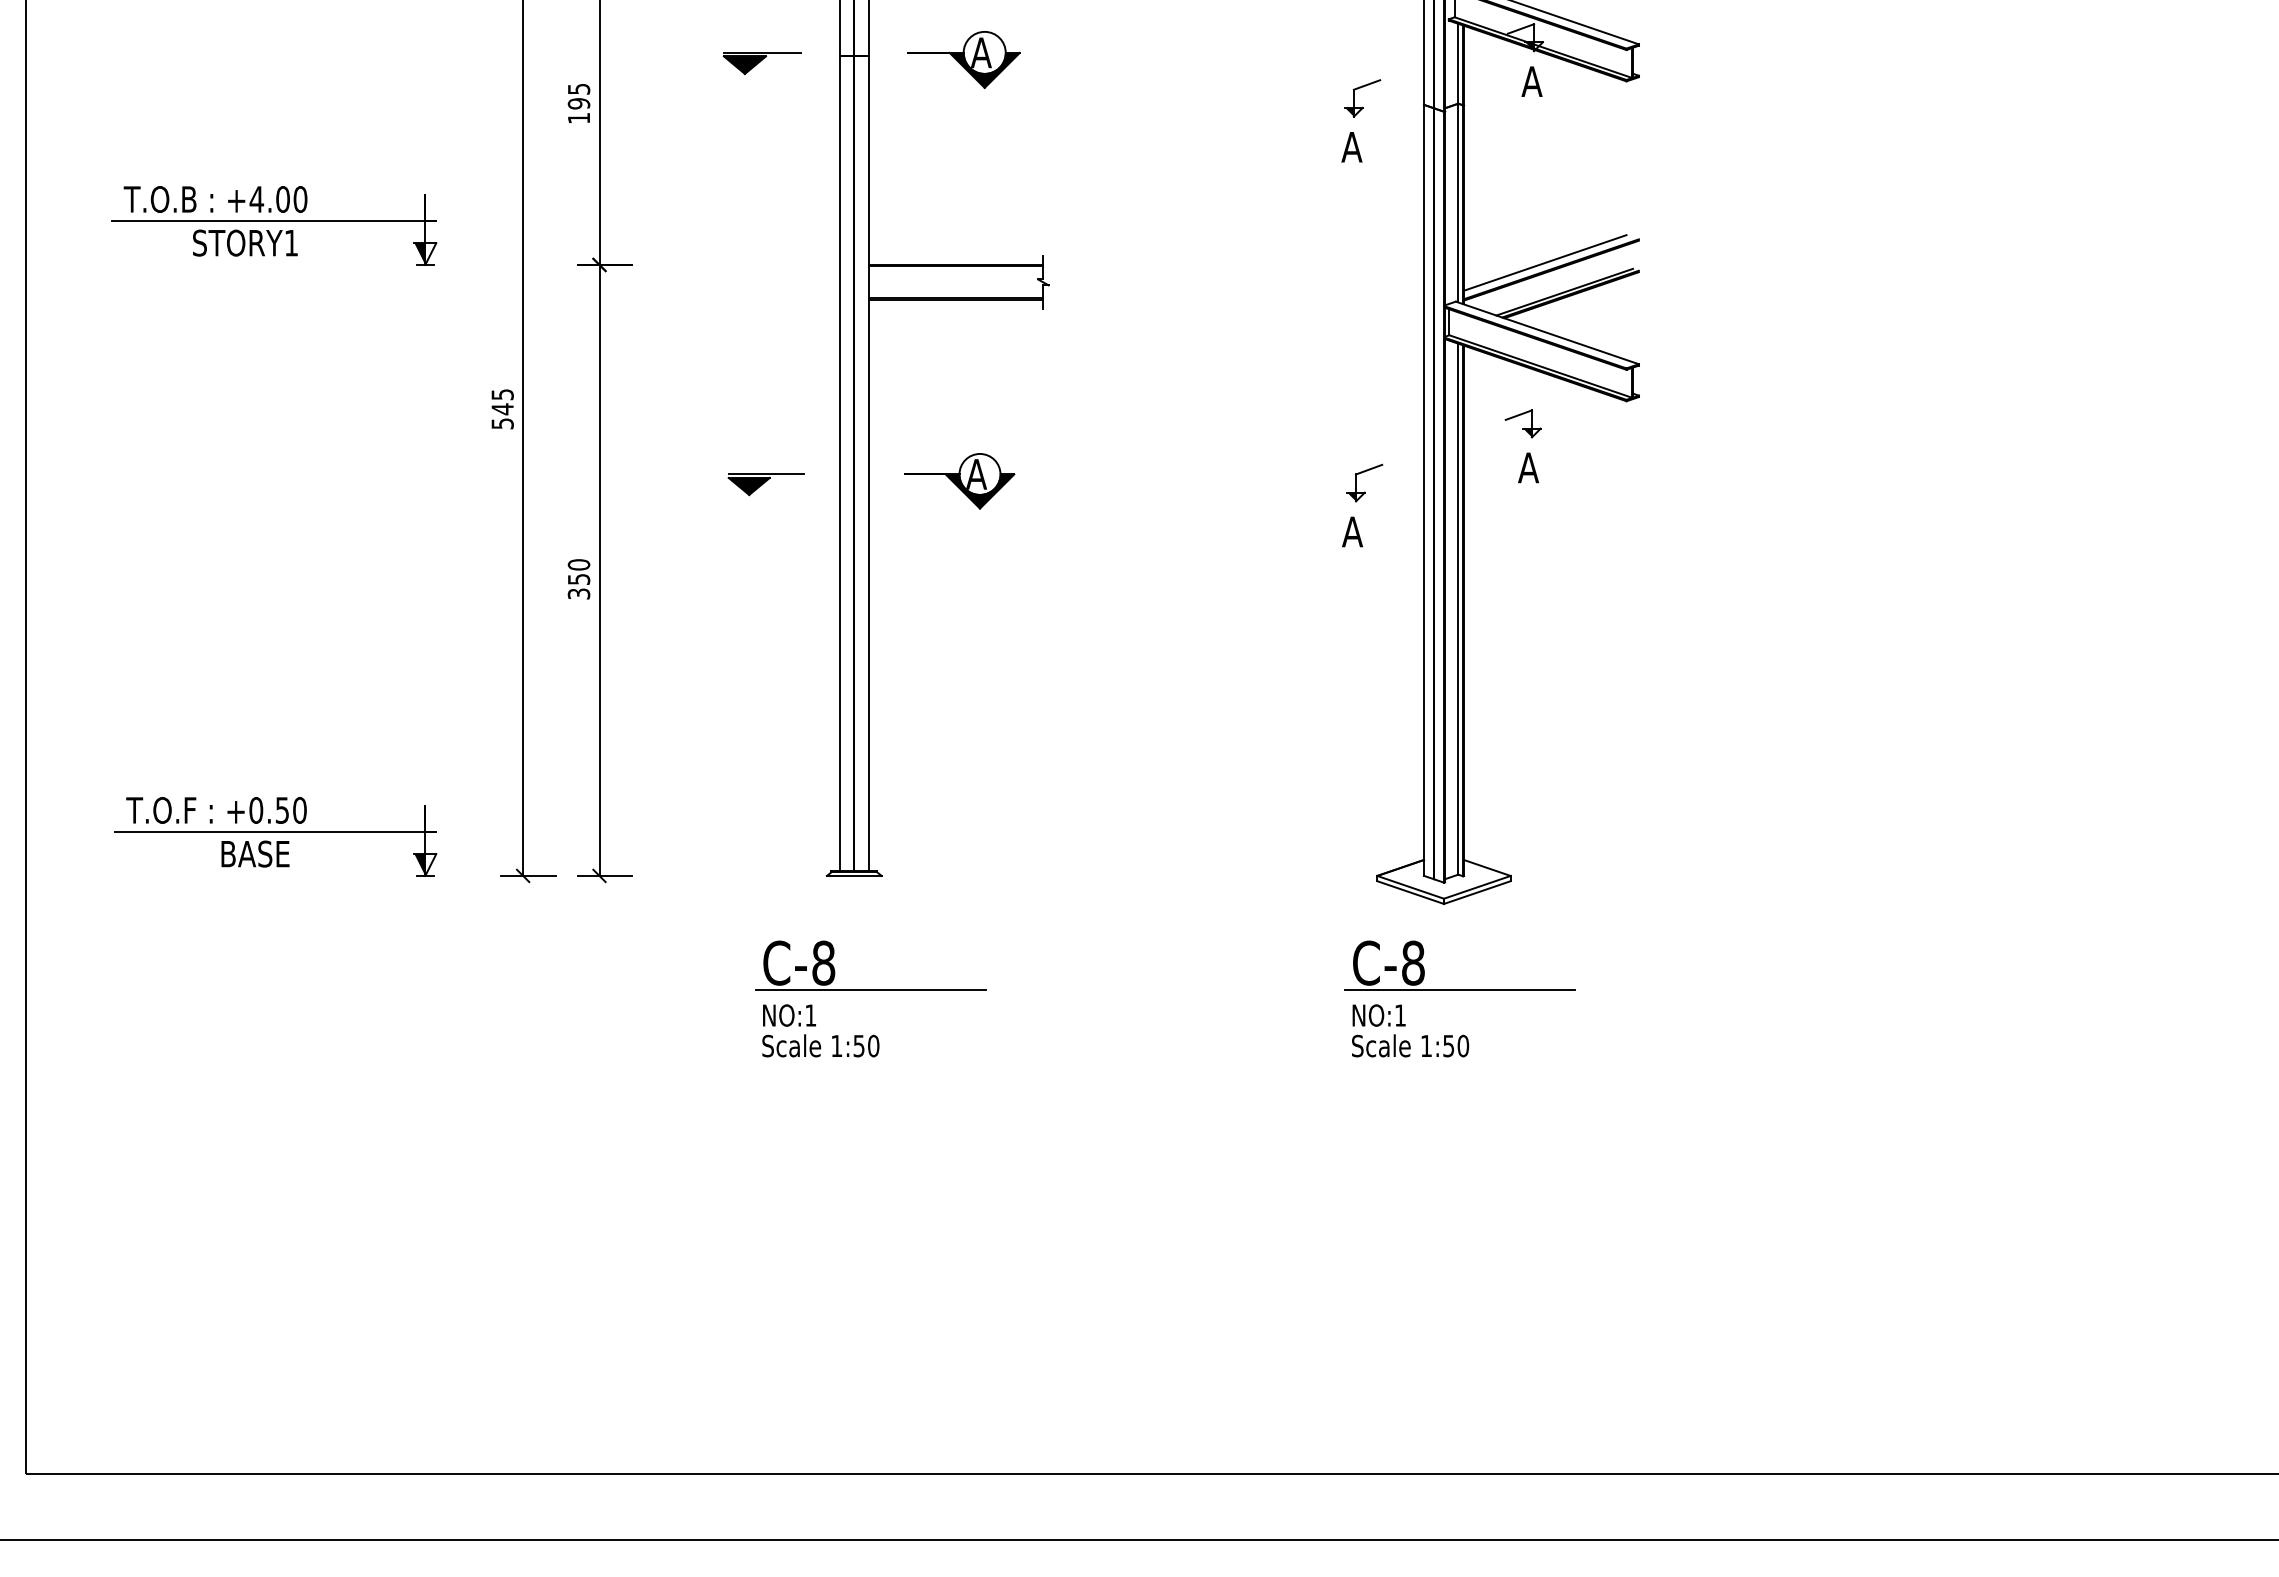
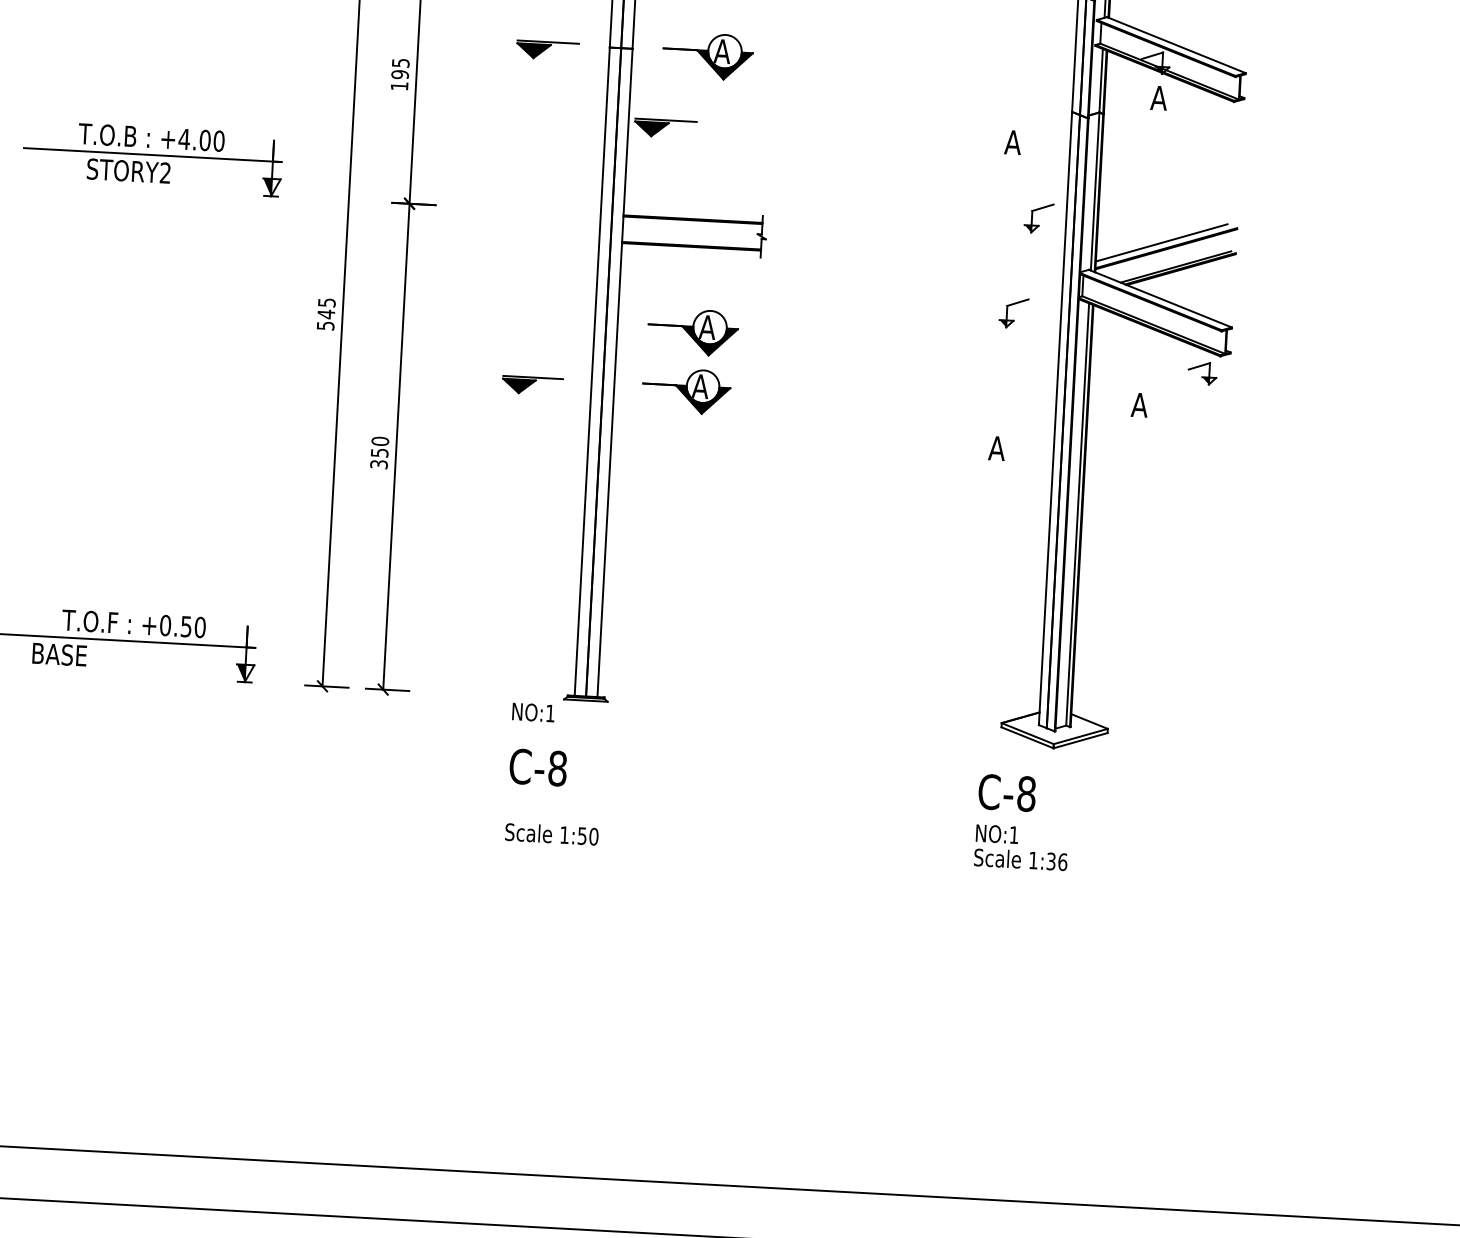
part: (1354, 98) -> (1032, 217), moved
part: (914, 153) -> (664, 128), added
text: (215, 199) -> (151, 137), moved
text: (290, 242) -> (164, 172), STORY1 -> STORY2
part: (963, 407) -> (692, 332), added
part: (1522, 423) -> (1201, 373), moved
part: (1356, 482) -> (1007, 312), moved
text: (216, 810) -> (133, 623), moved
text: (255, 853) -> (59, 654), moved
line: (870, 990) -> (593, 792), removed
line: (1460, 990) -> (1062, 817), removed
text: (789, 1015) -> (533, 712), moved
text: (1456, 1045) -> (1057, 861), 1:50 -> 1:36

